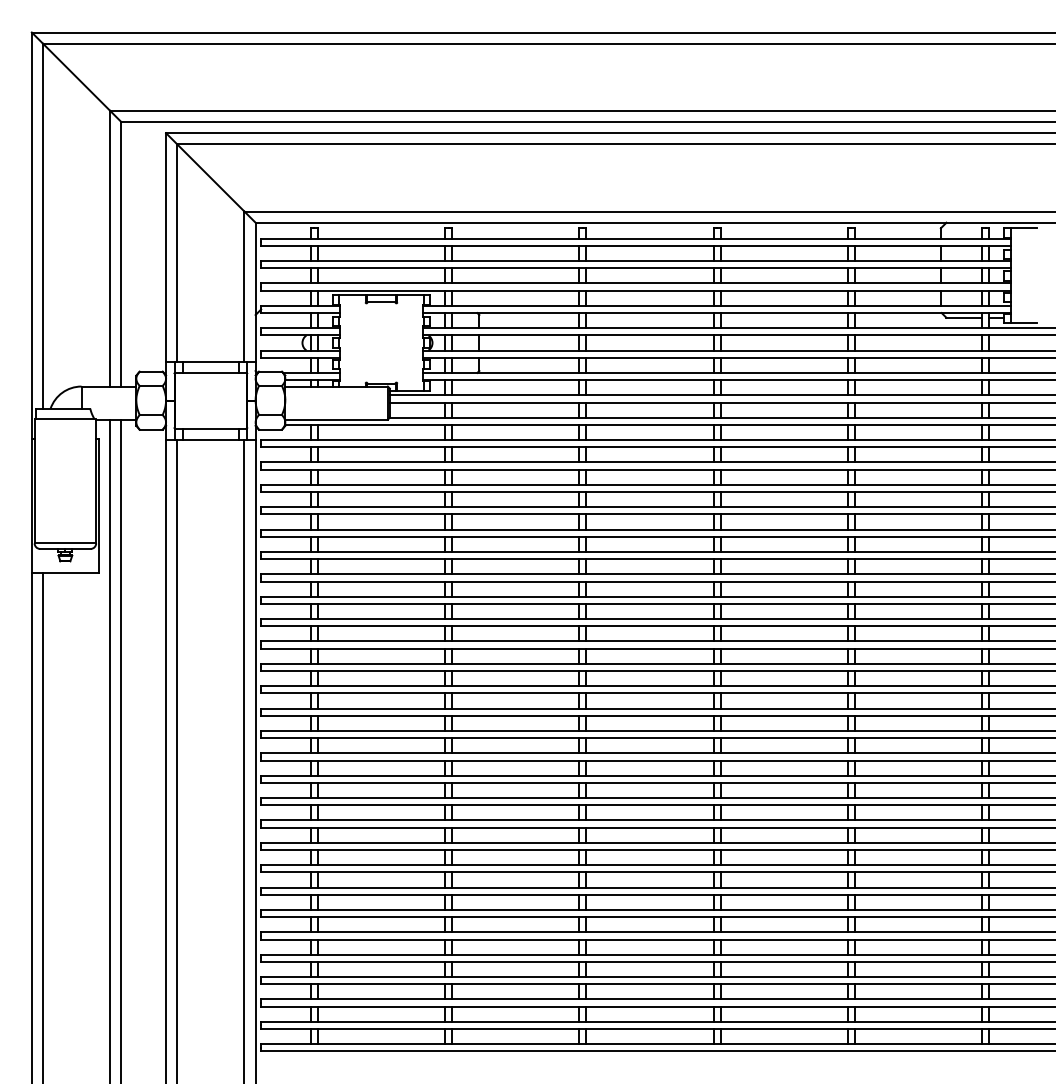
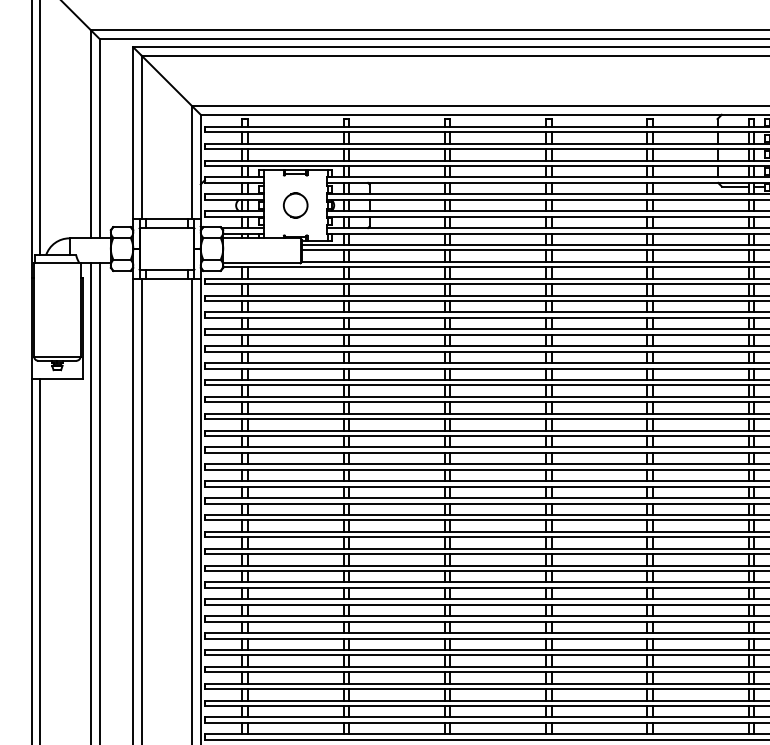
part: (381, 342) -> (295, 205), added

